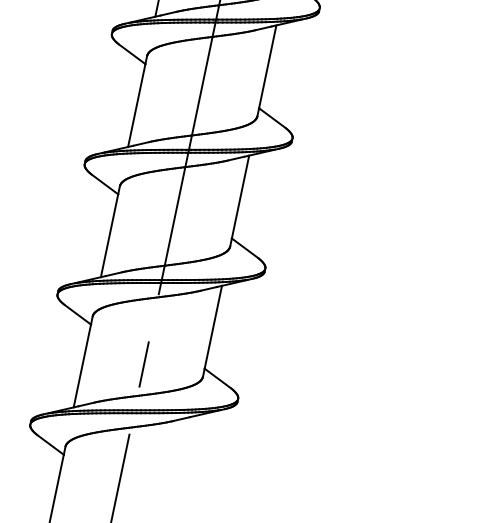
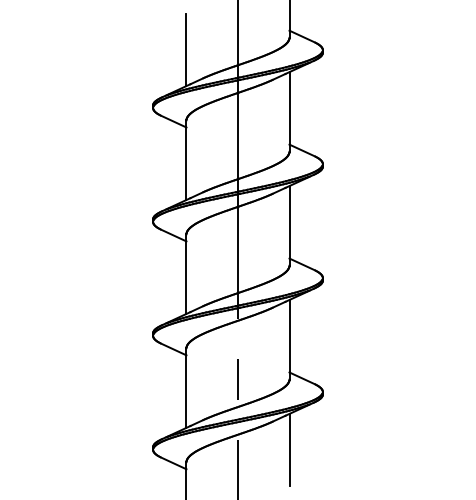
line: (186, 456) -> (289, 449), added

